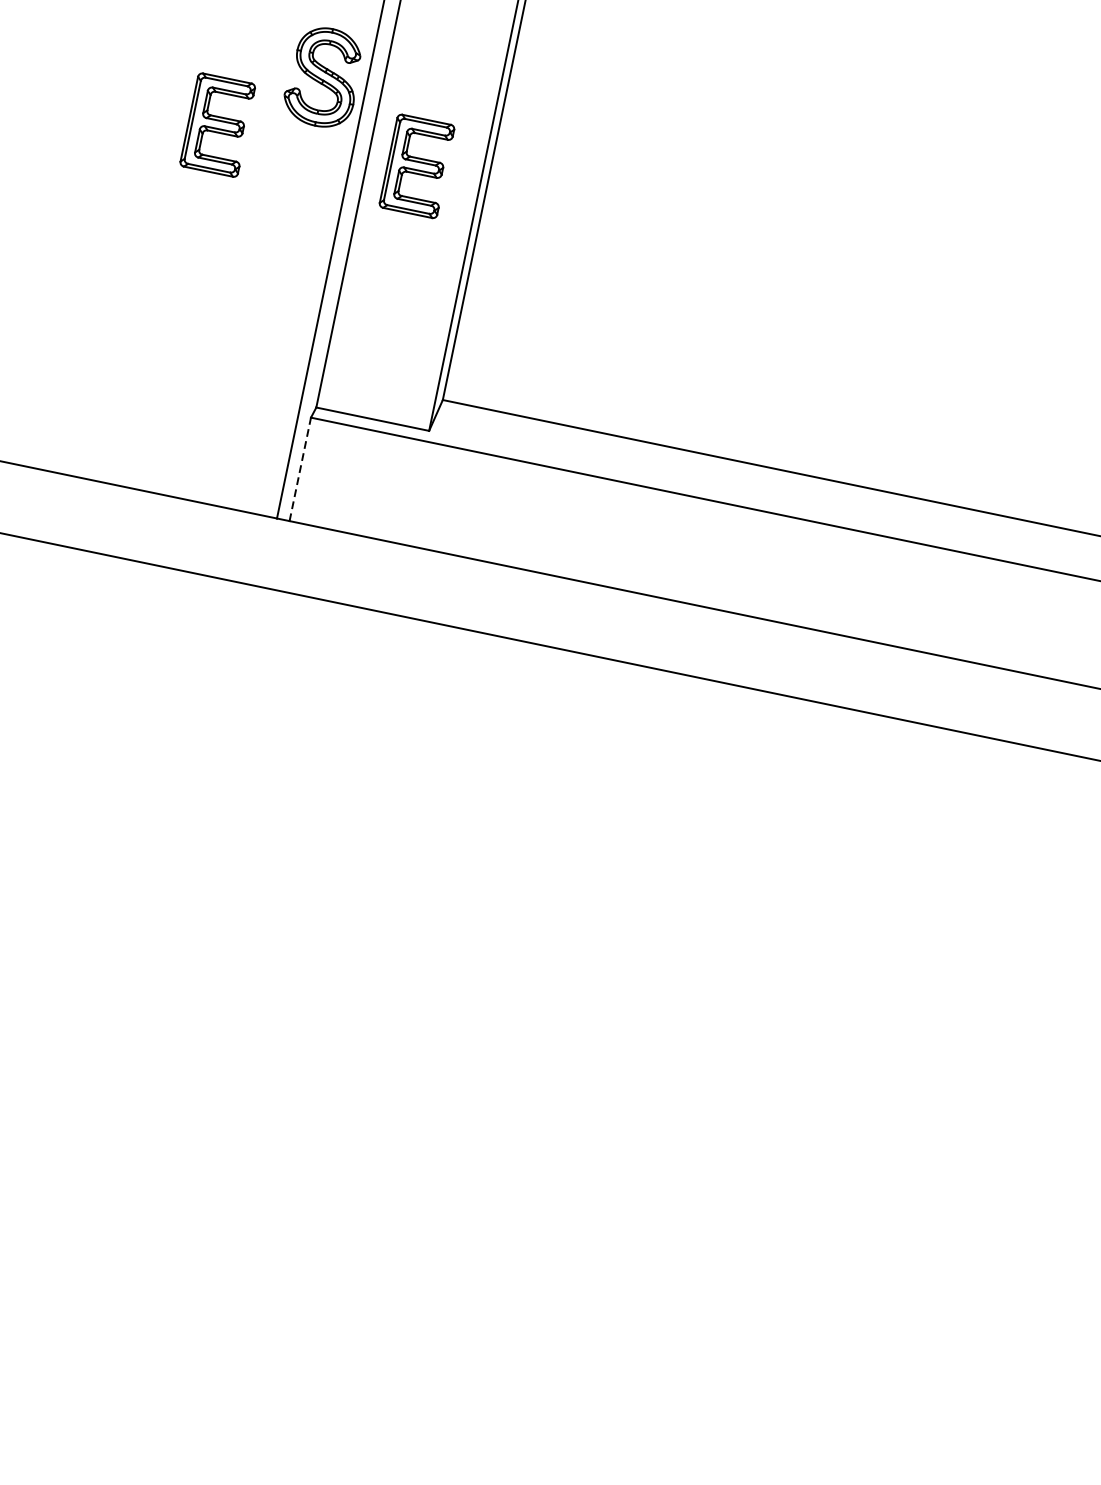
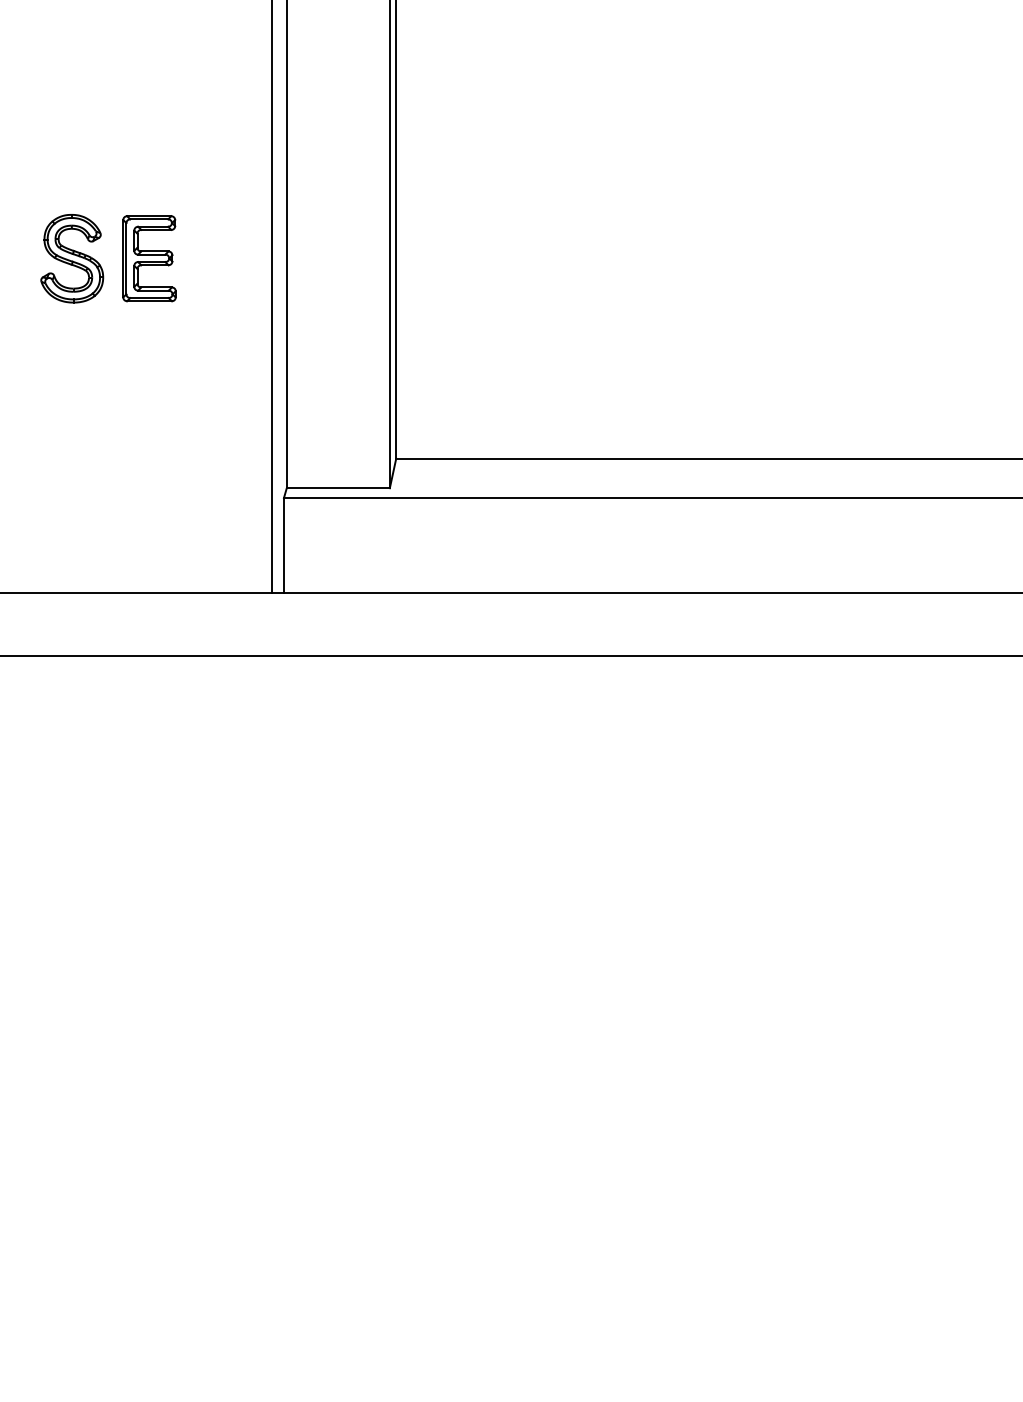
part: (323, 77) -> (72, 258), moved
part: (417, 166) -> (331, 258), removed
line: (299, 468) -> (283, 544), dashed -> solid

